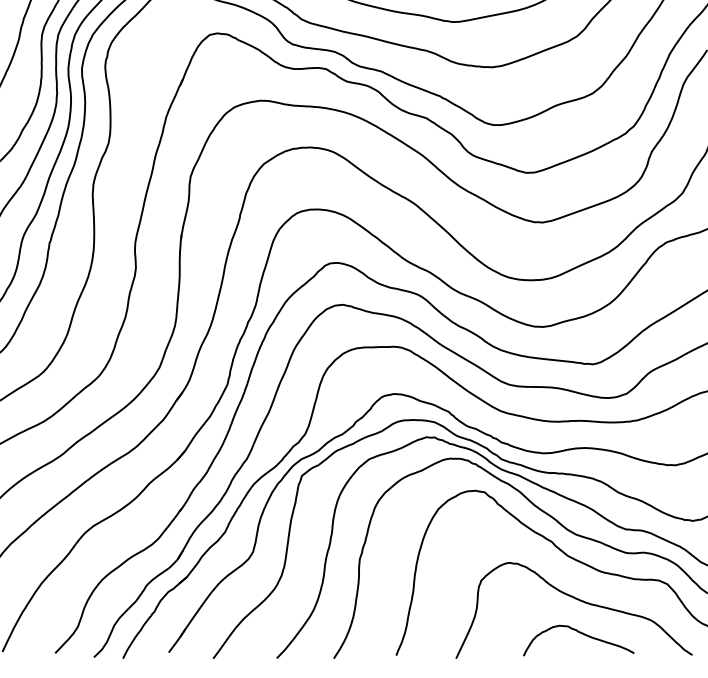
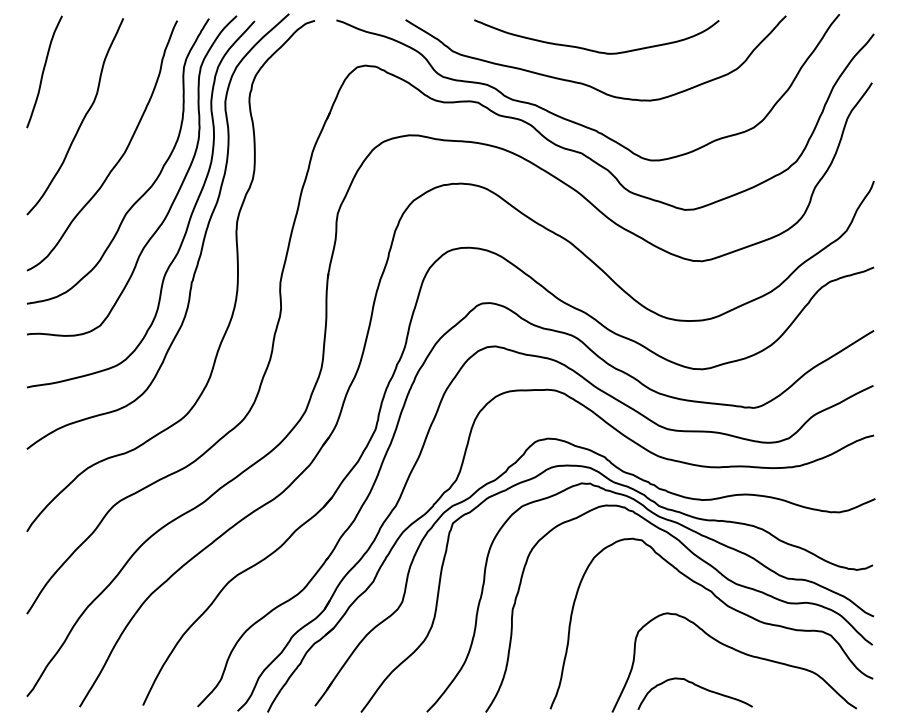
curve: (581, 634) -> (698, 687), moved

